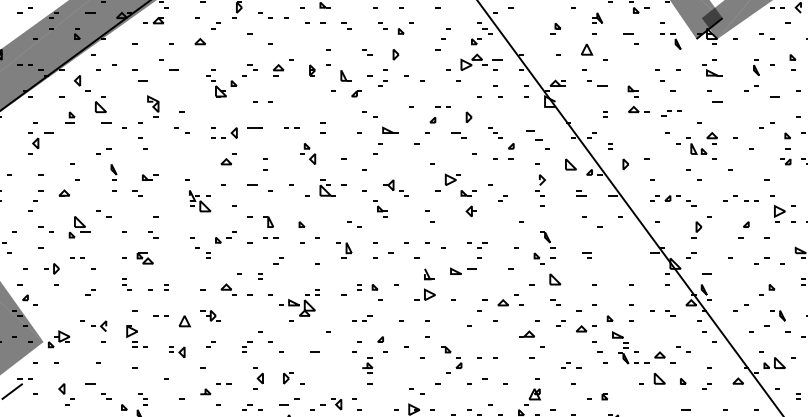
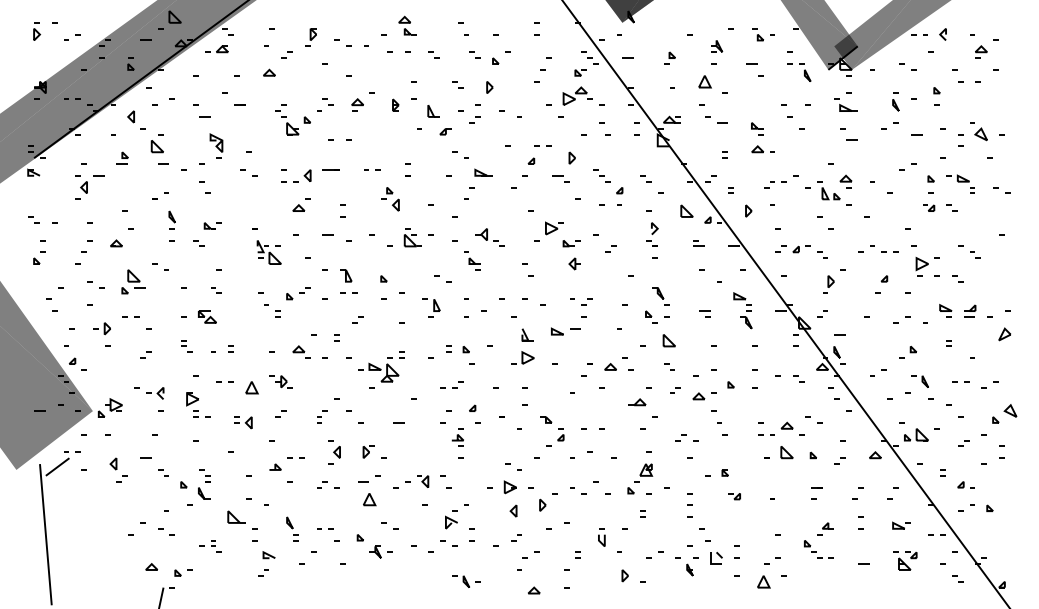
line: (496, 59) -> (627, 57), moved
part: (671, 113) -> (775, 184), moved
part: (534, 135) -> (645, 178), size x0.62
part: (620, 347) -> (742, 310), moved

